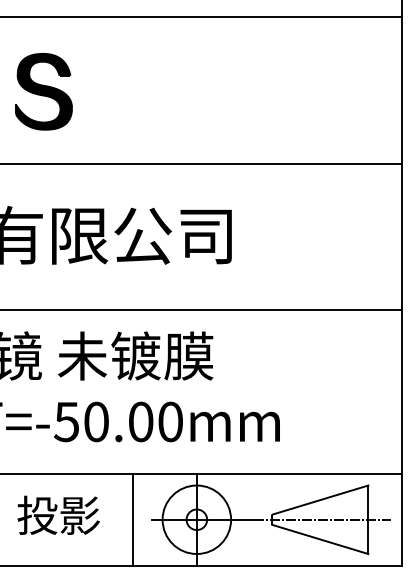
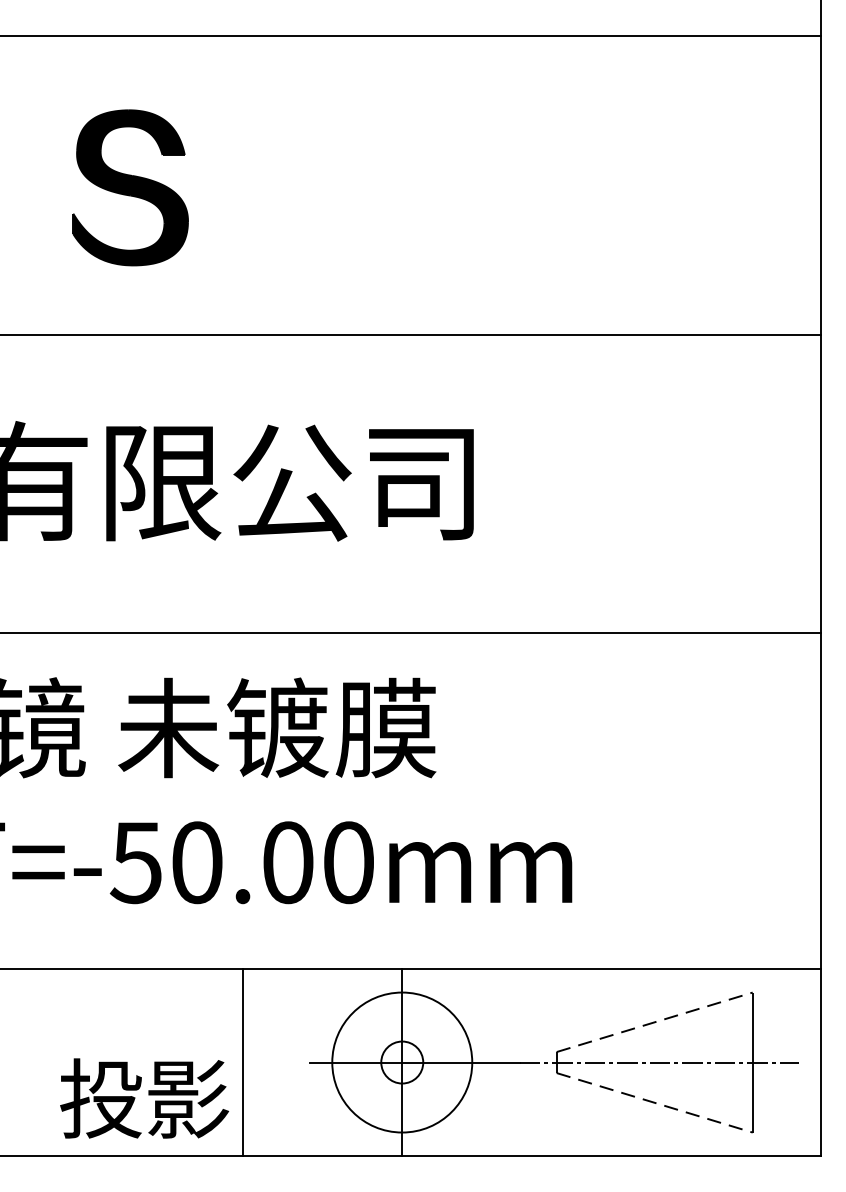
part: (43, 91) -> (129, 187), moved
line: (320, 499) -> (654, 1021), solid -> dashed
text: (58, 514) -> (144, 1096), moved
line: (132, 519) -> (242, 1061), moved
line: (320, 539) -> (654, 1102), solid -> dashed

